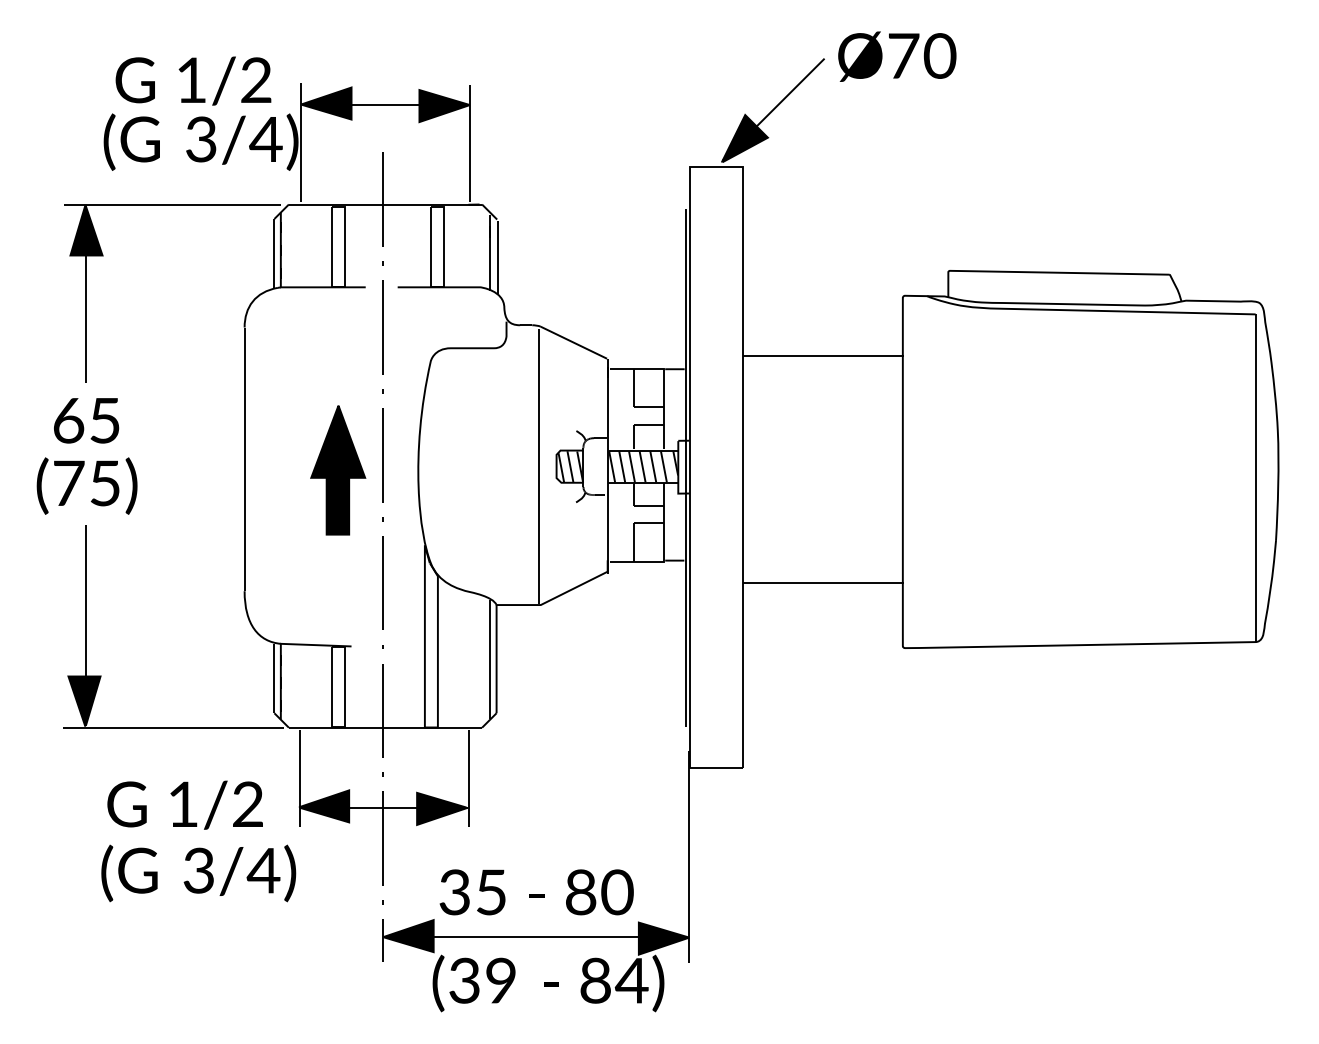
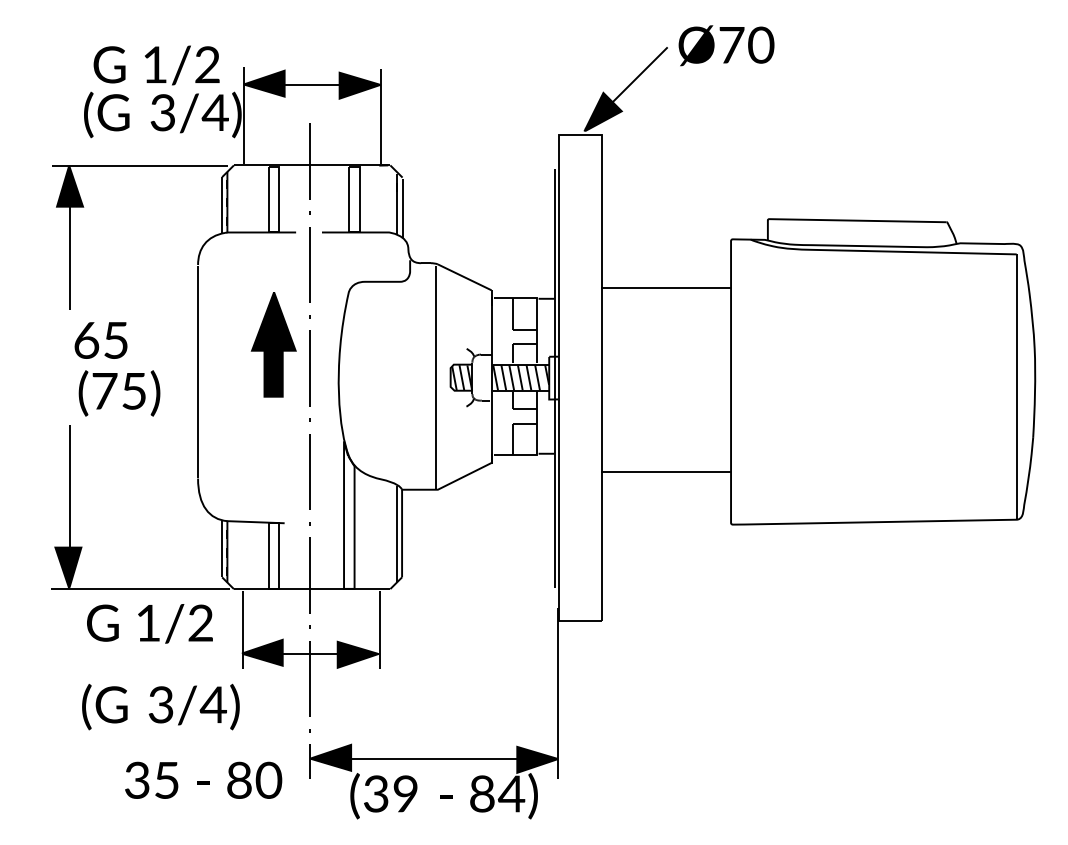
text: (85, 420) -> (100, 340), moved
part: (337, 470) -> (273, 344), moved
text: (87, 486) -> (119, 393), moved
text: (184, 804) -> (149, 623), moved
text: (536, 891) -> (203, 779), moved

